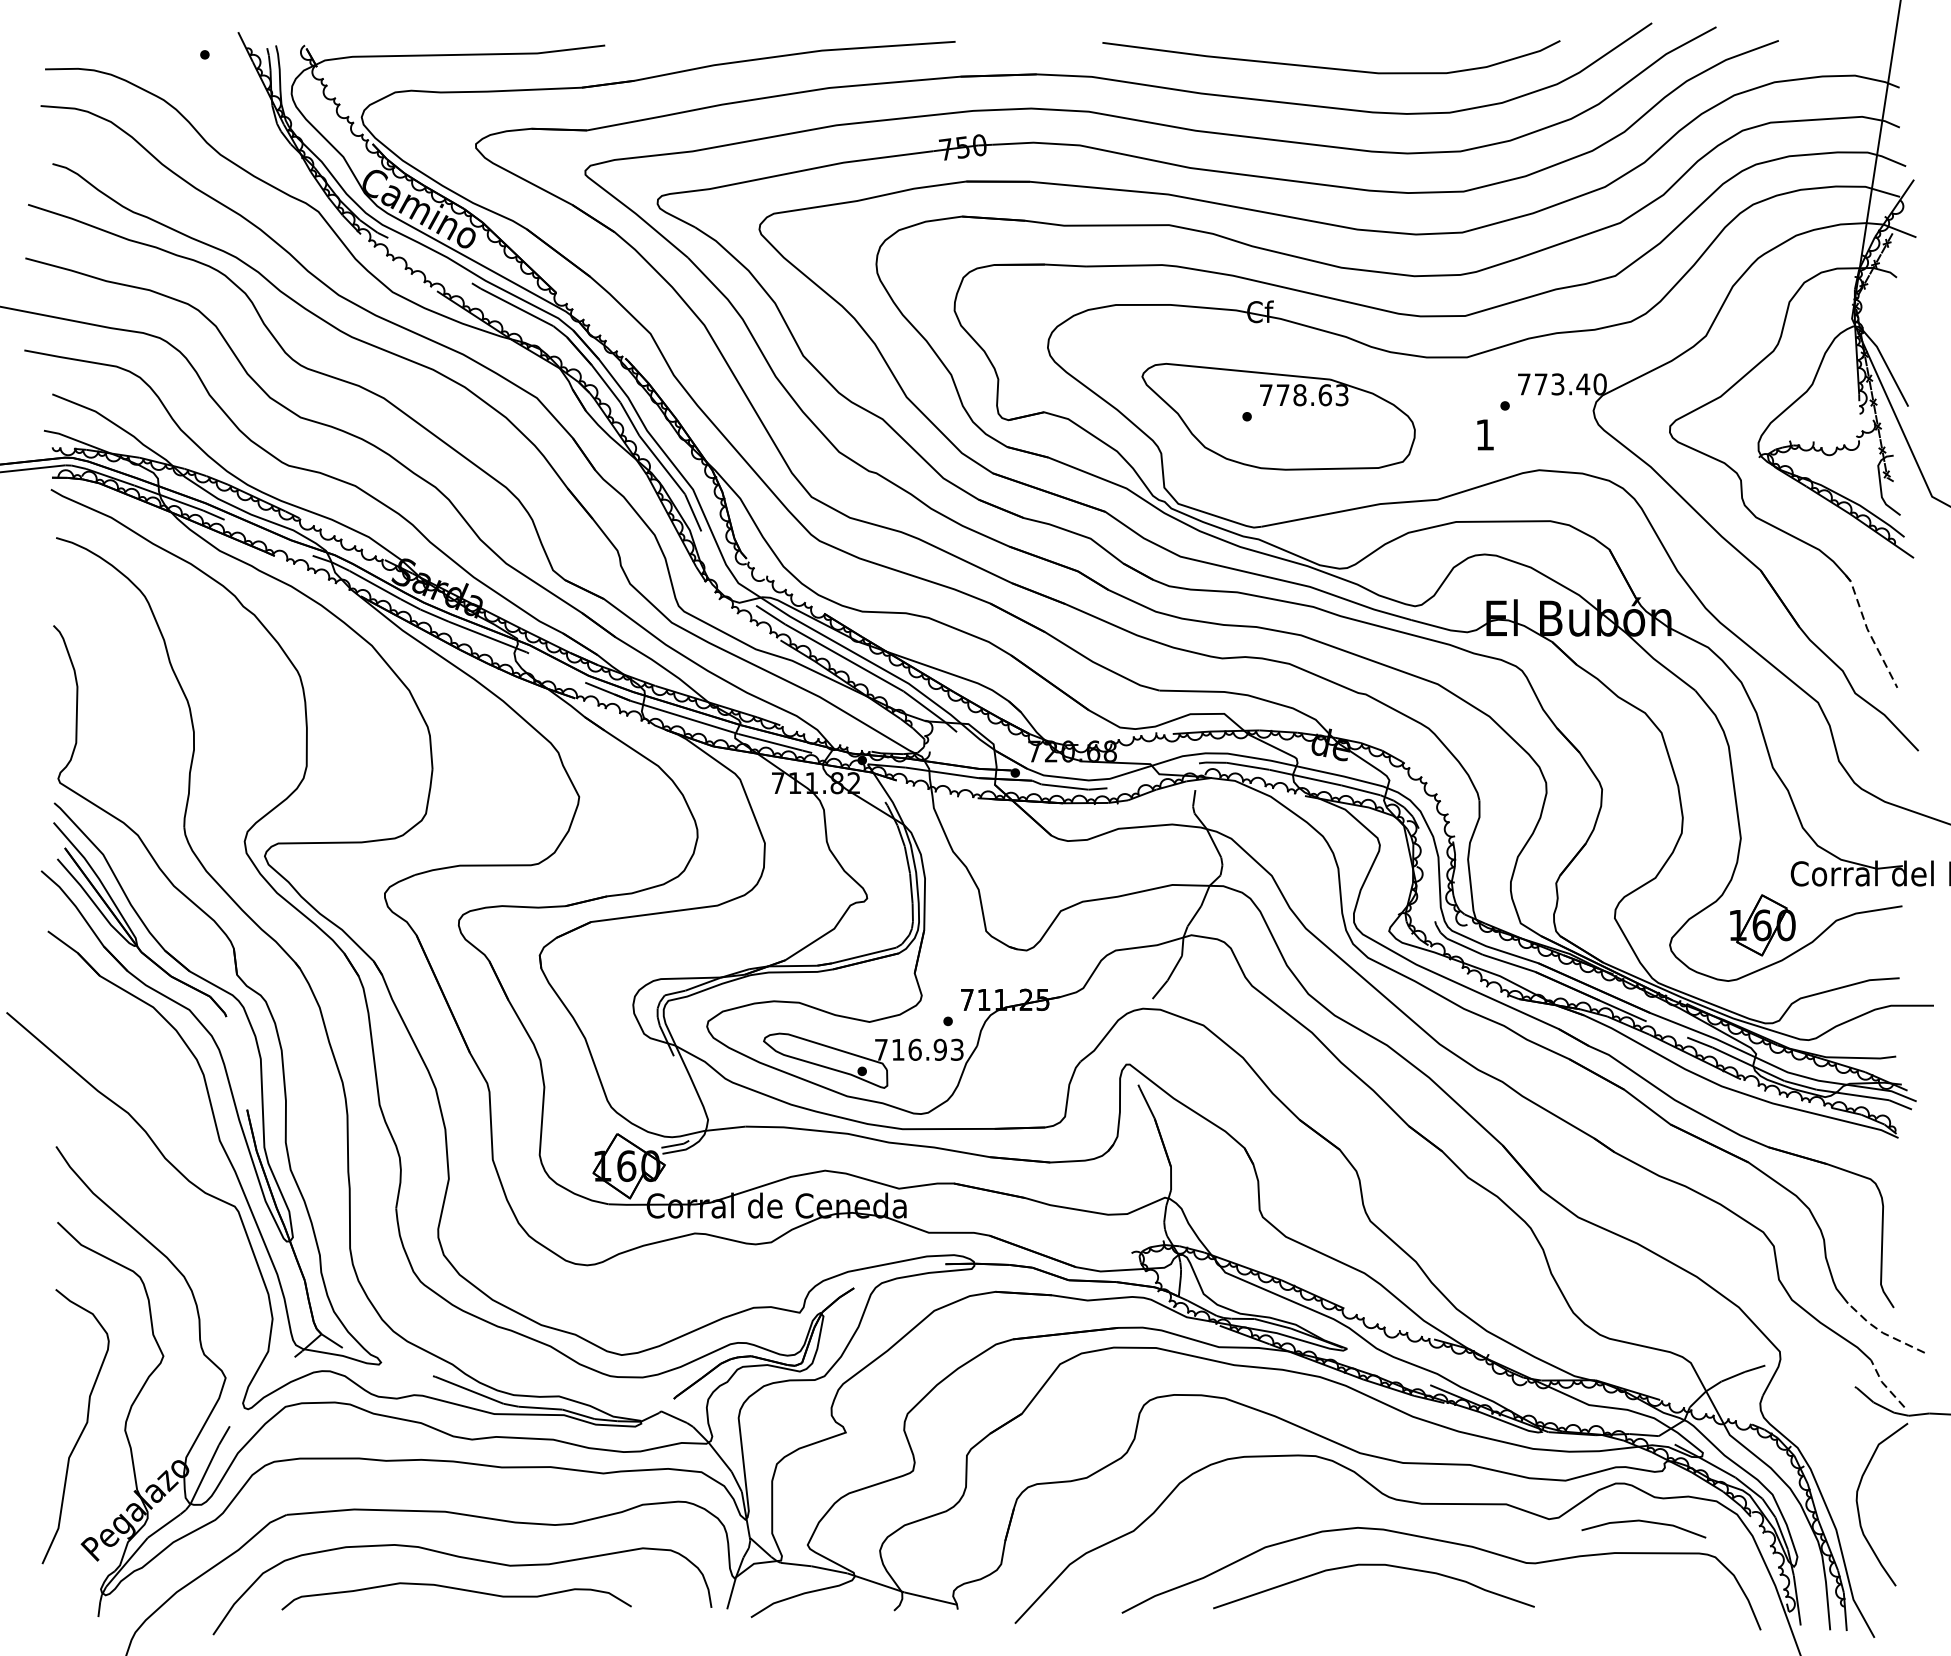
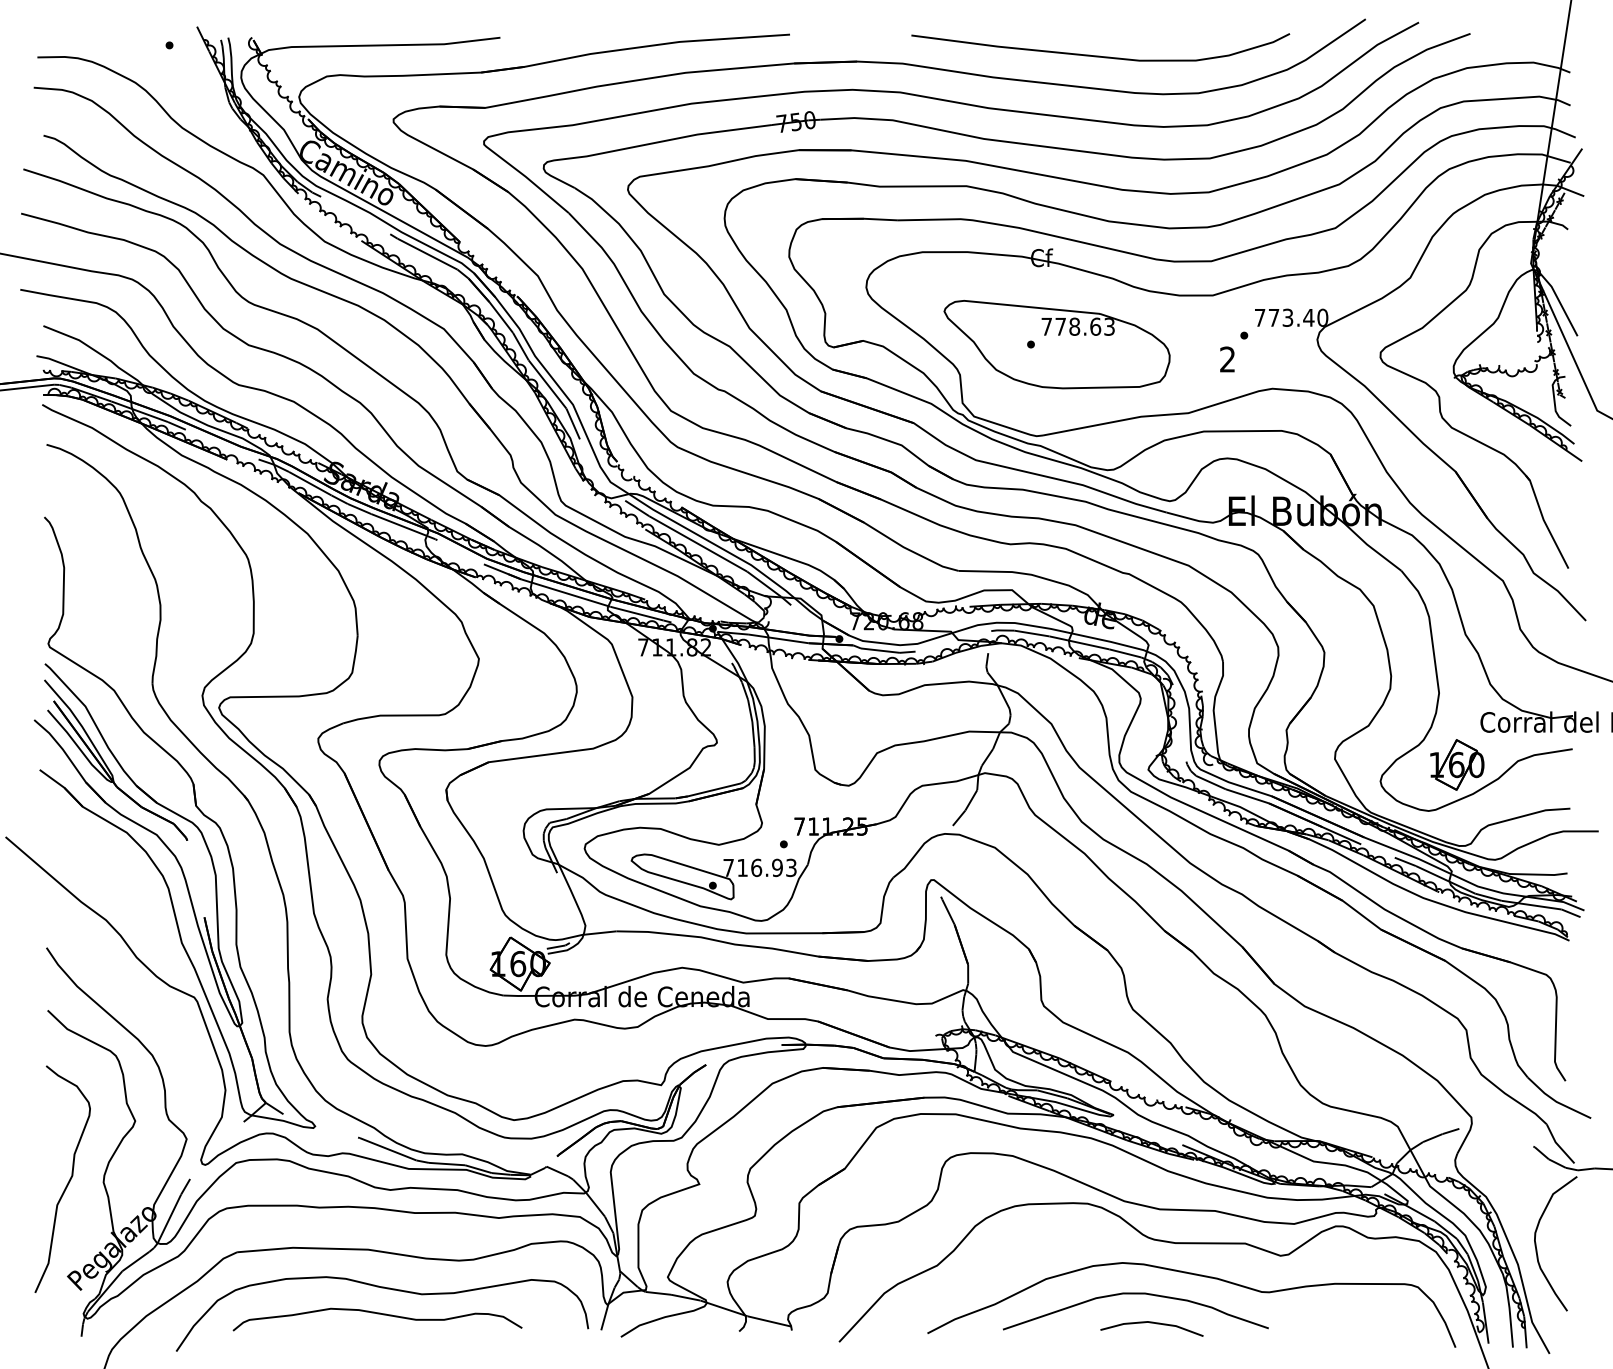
text: (1484, 434) -> (1227, 359), 1 -> 2
line: (1868, 630) -> (1544, 521), dashed -> solid
line: (1882, 1332) -> (1556, 1101), dashed -> solid
line: (1885, 1385) -> (1558, 1145), dashed -> solid
line: (1643, 1522) -> (1151, 1323), moved

